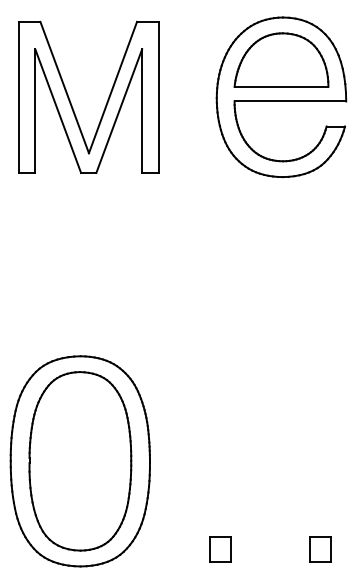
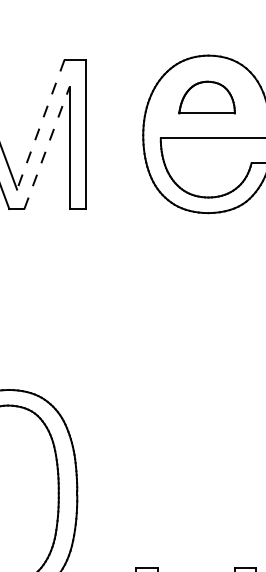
part: (281, 59) -> (207, 97), size x0.6
line: (113, 87) -> (41, 124), solid -> dashed
line: (119, 111) -> (47, 148), solid -> dashed

